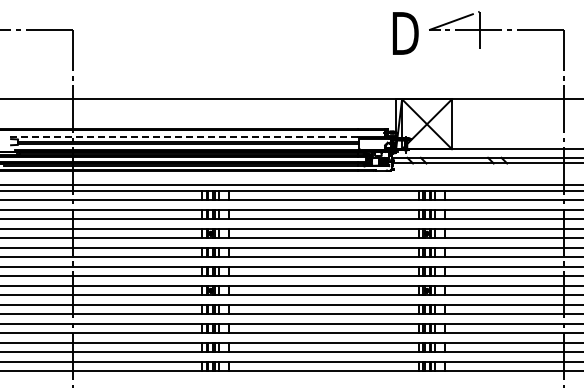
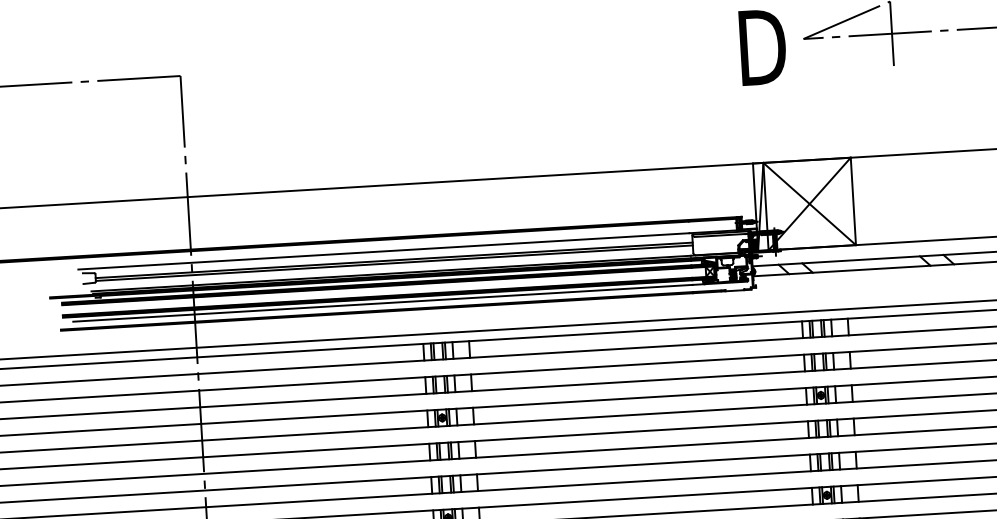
line: (183, 136) -> (384, 250), dashed -> solid

